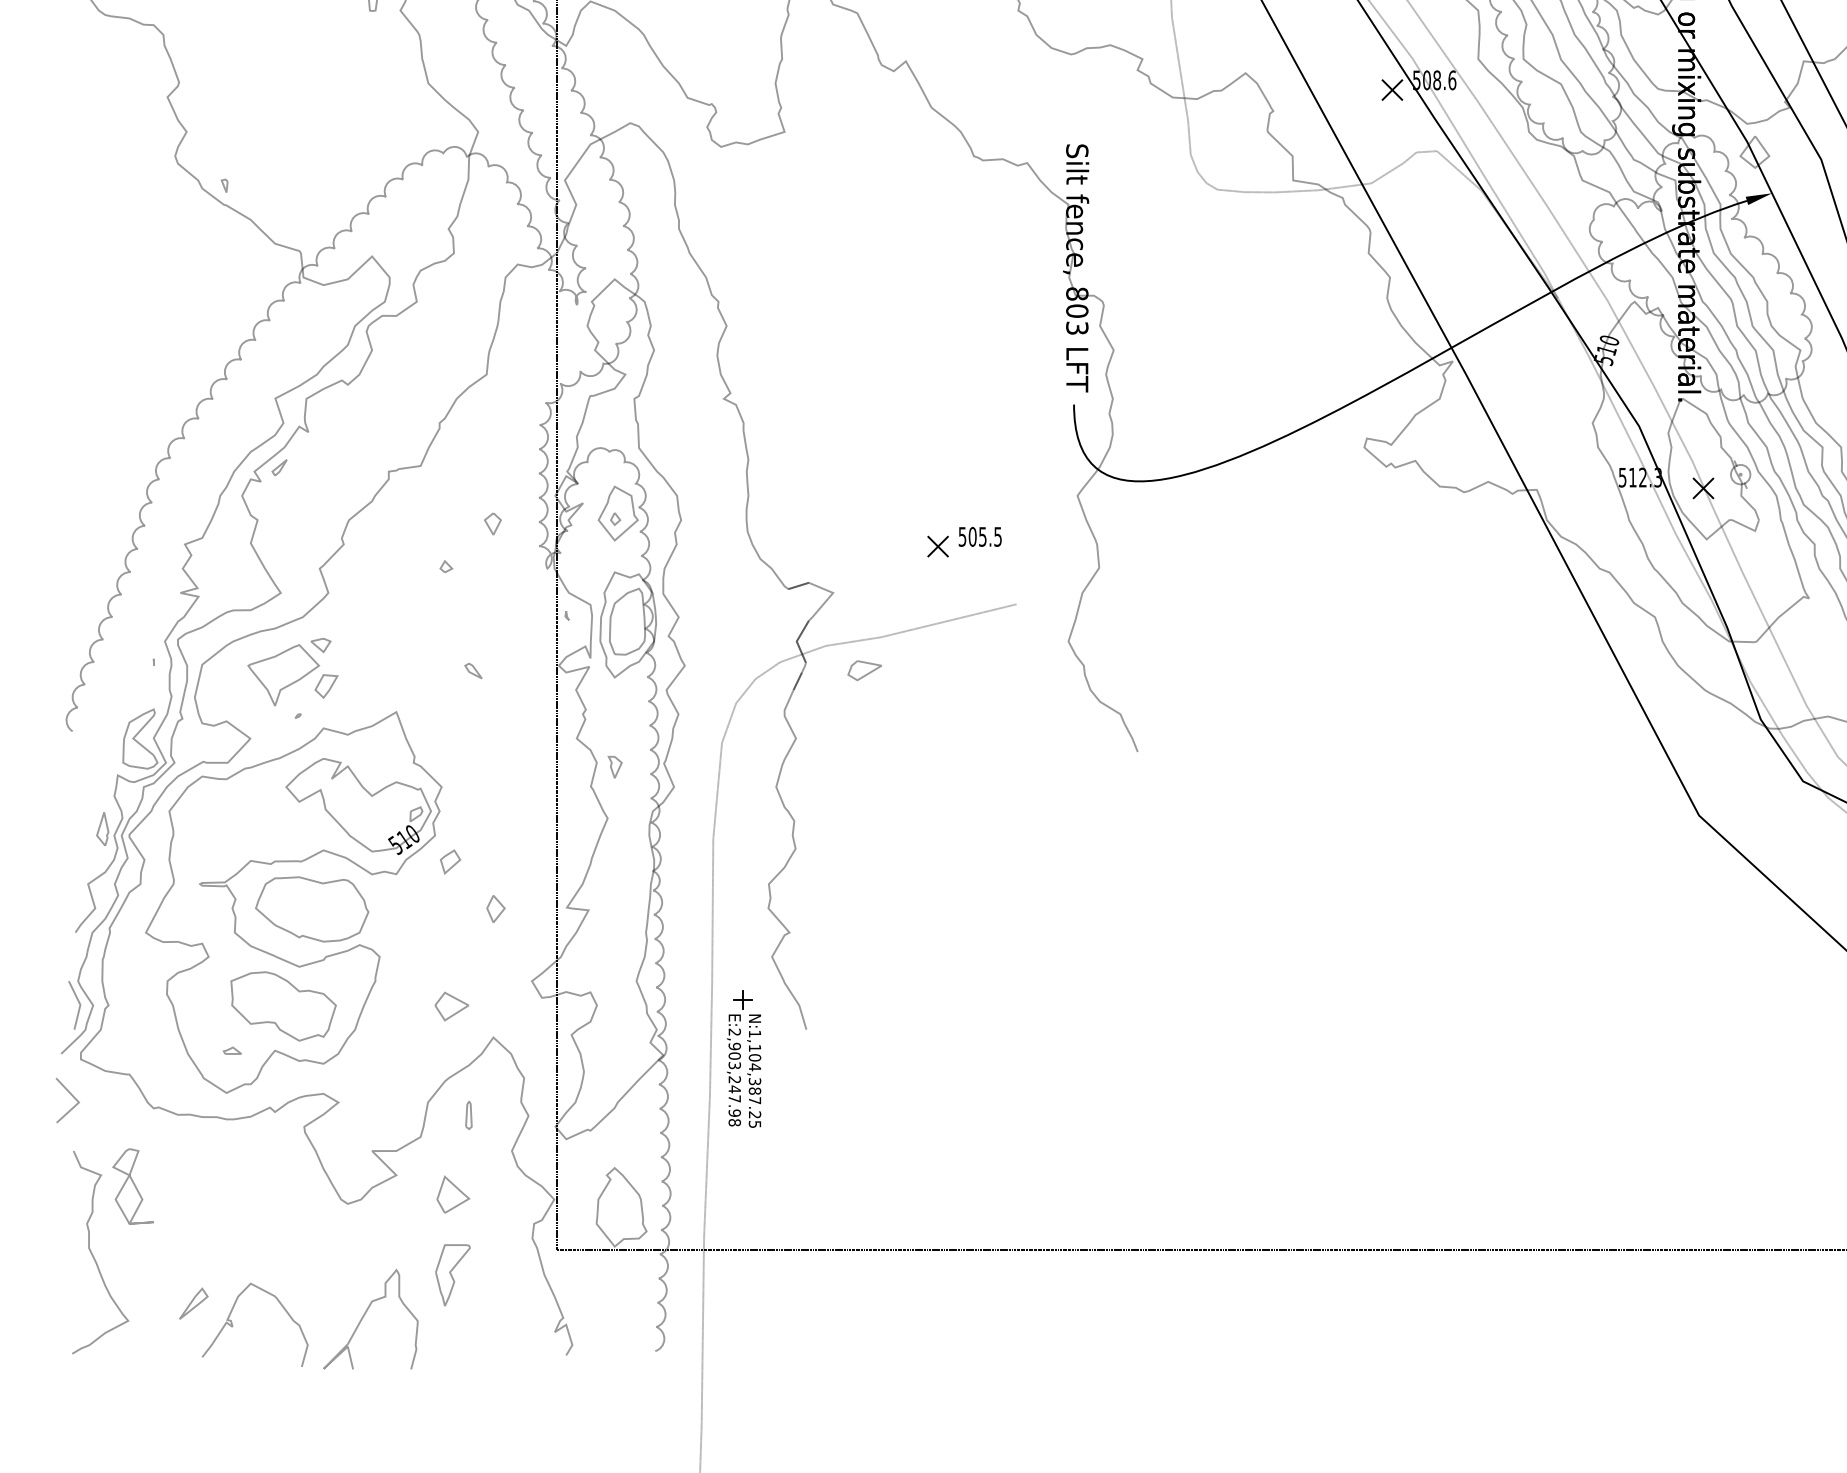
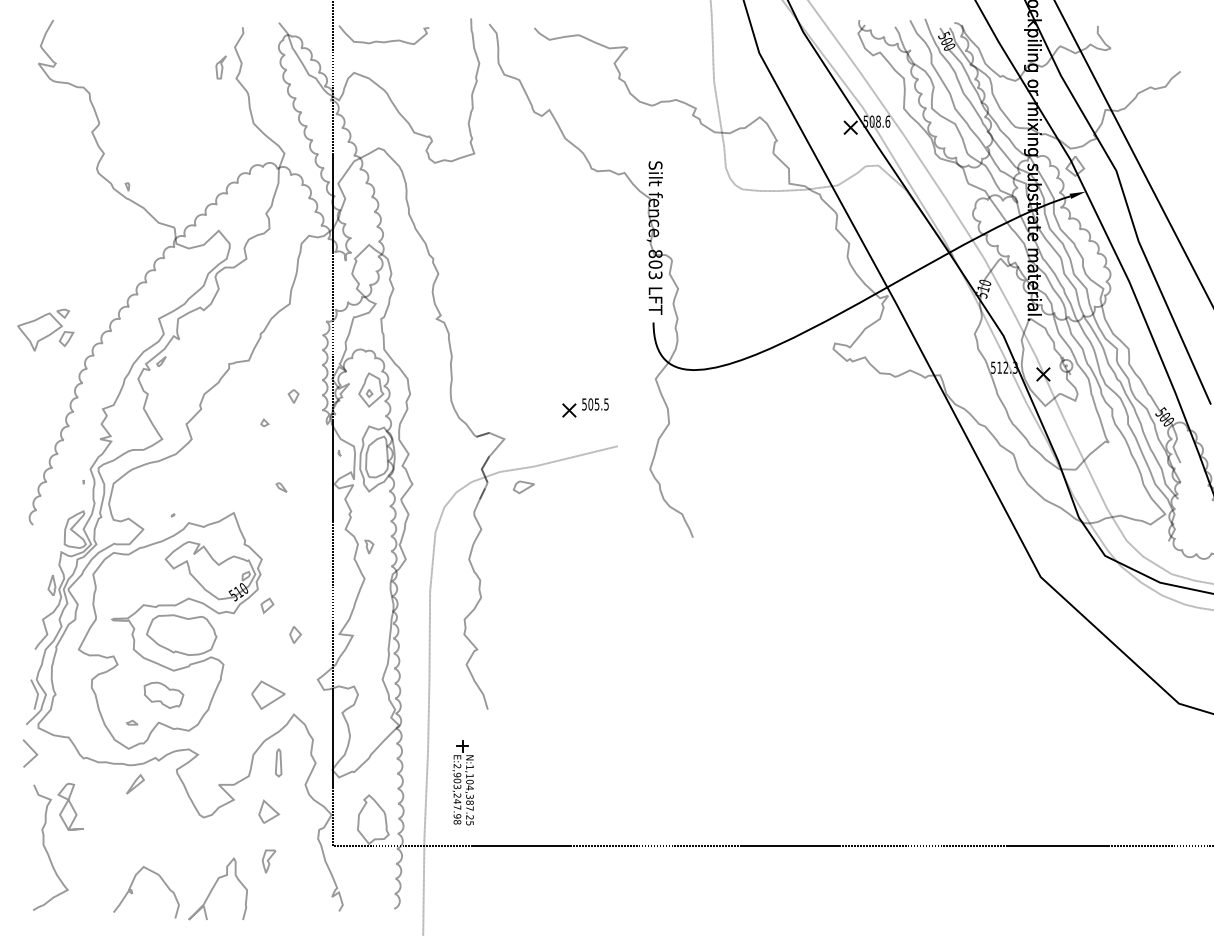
part: (292, 672) -> (45, 330), moved
part: (282, 1006) -> (163, 695), size x0.6
part: (450, 1006) -> (267, 695), size x1.6
part: (742, 1058) -> (462, 782), moved
part: (468, 1114) -> (278, 762), size x1.6
part: (452, 1274) -> (268, 861), size x0.6
part: (193, 1303) -> (135, 784), moved

